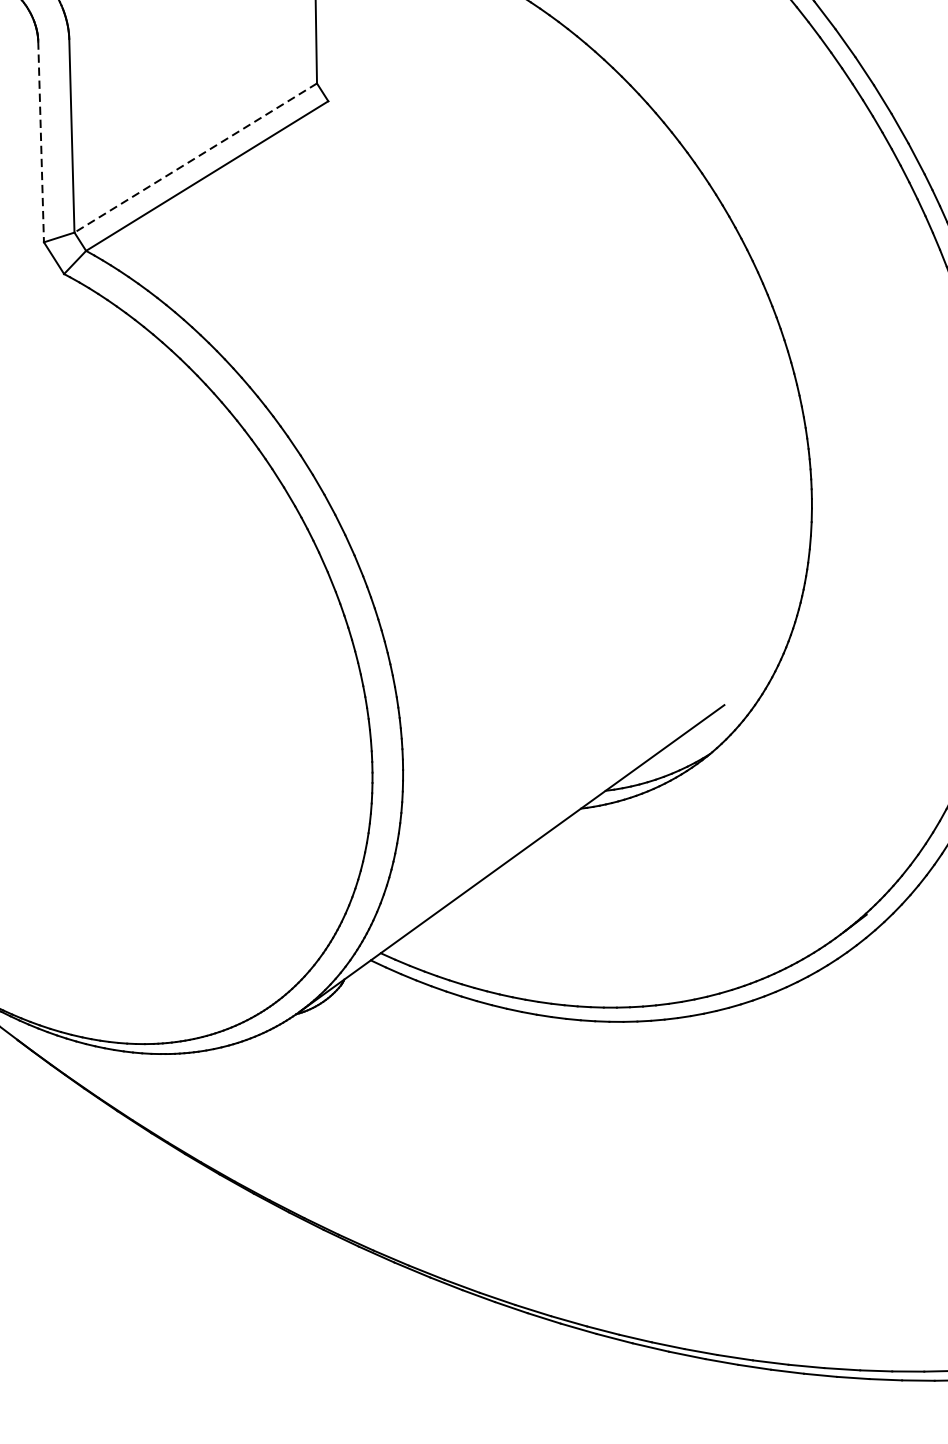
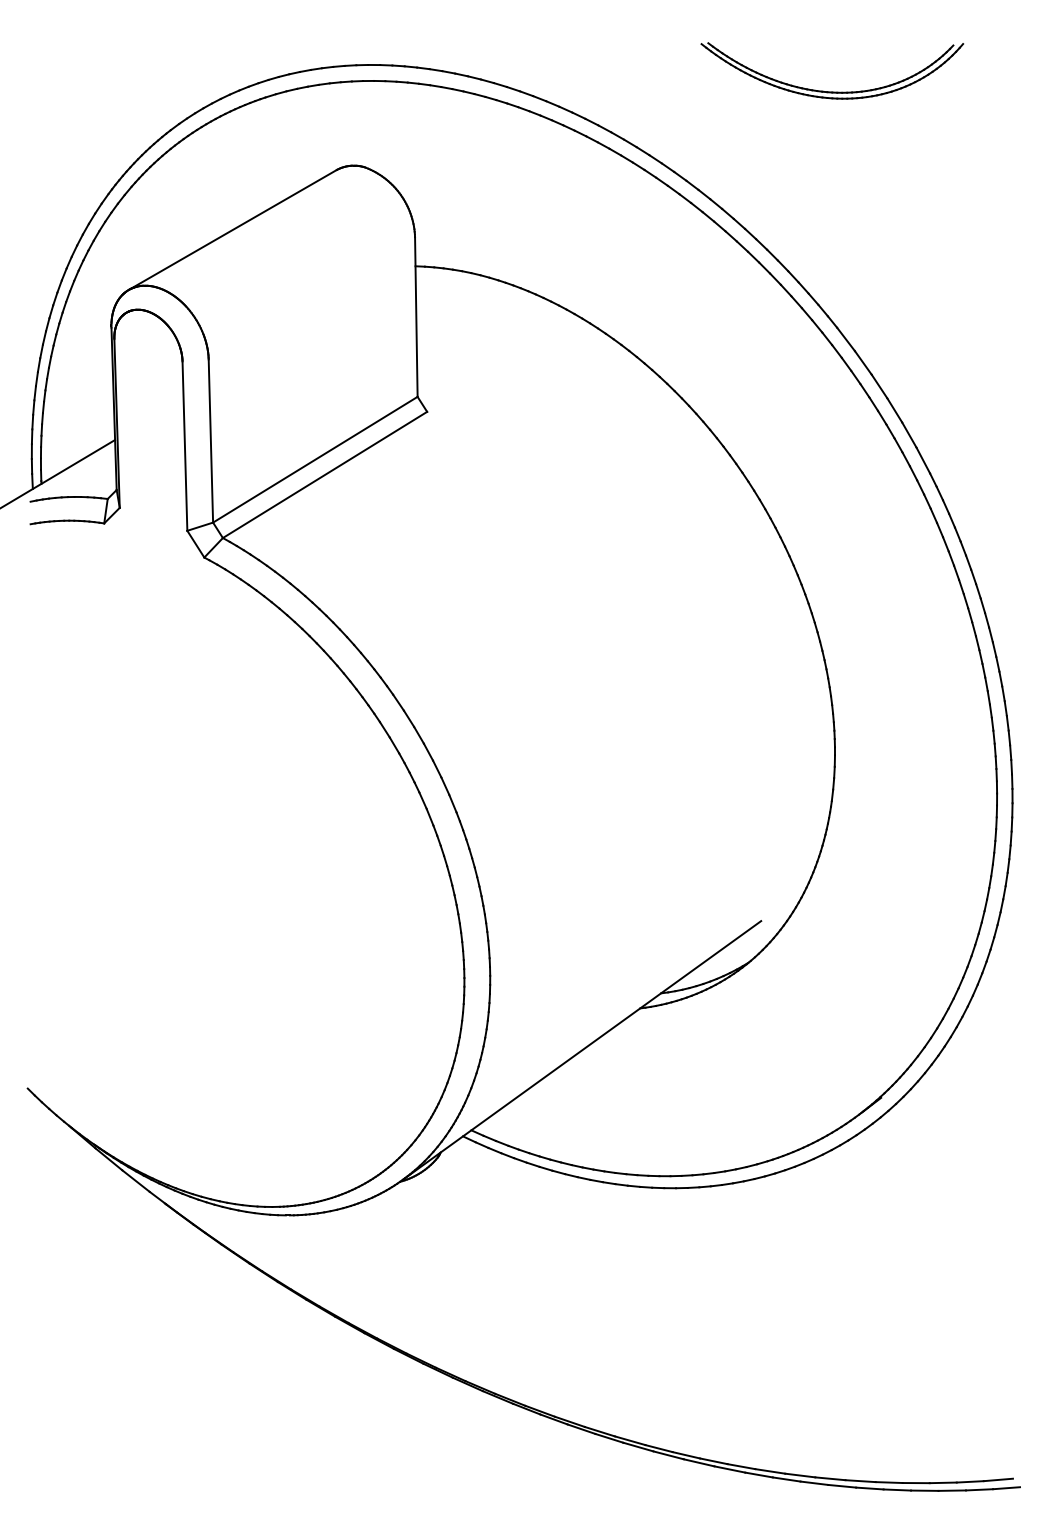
line: (40, 142) -> (184, 446), dashed -> solid
line: (194, 158) -> (314, 460), dashed -> solid

